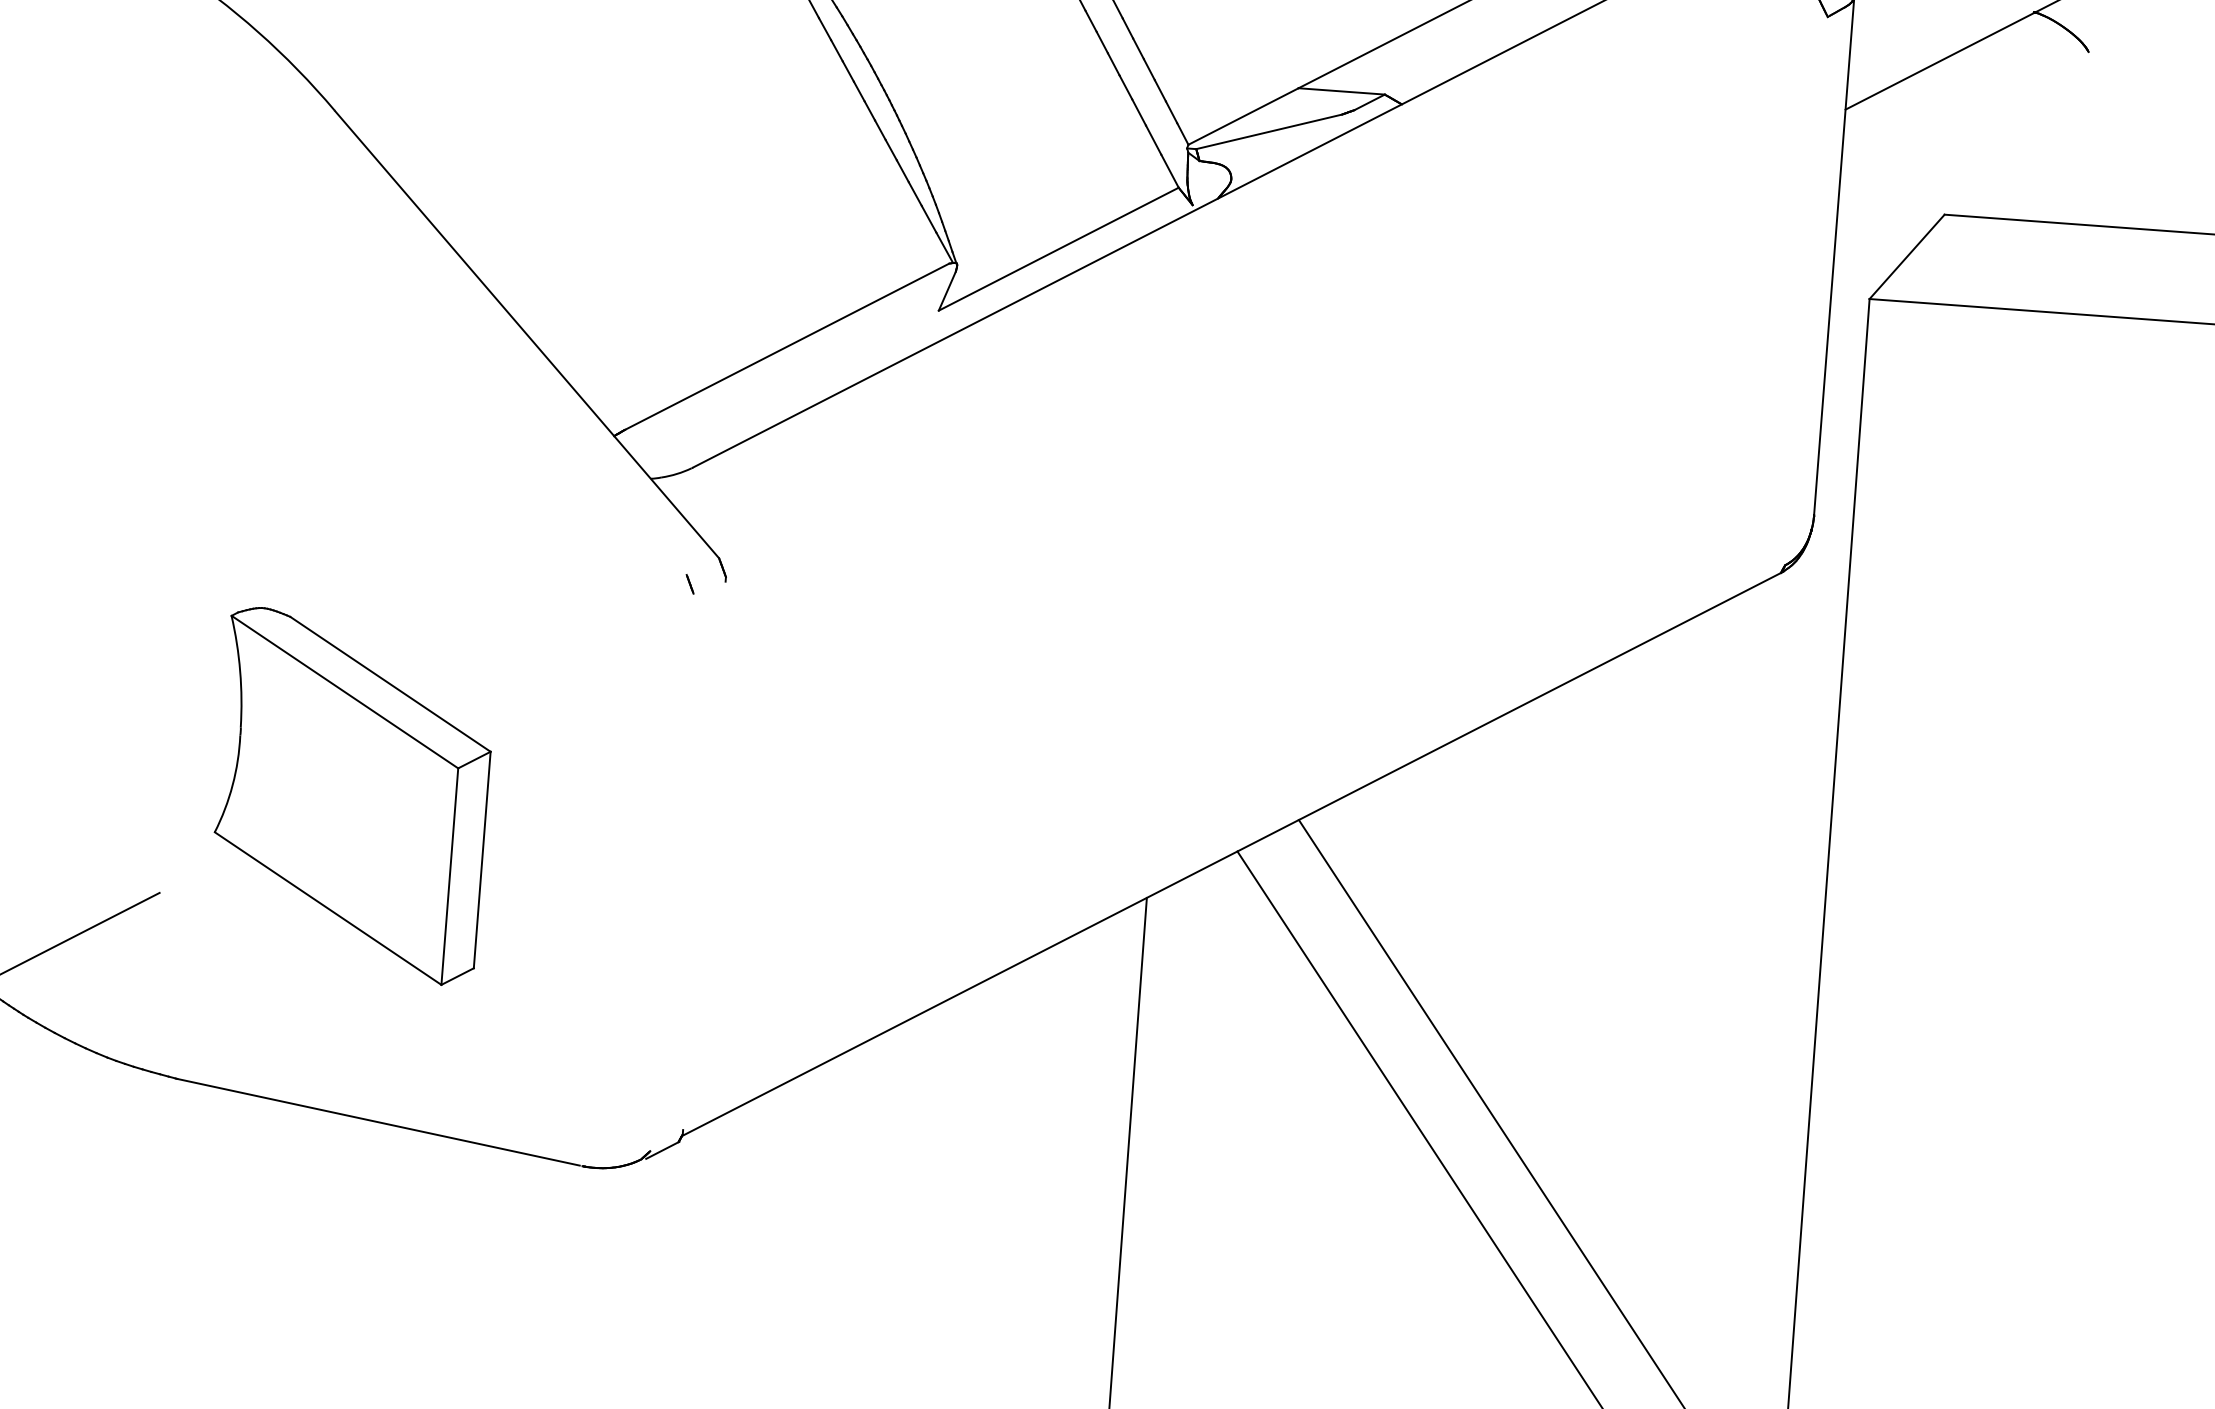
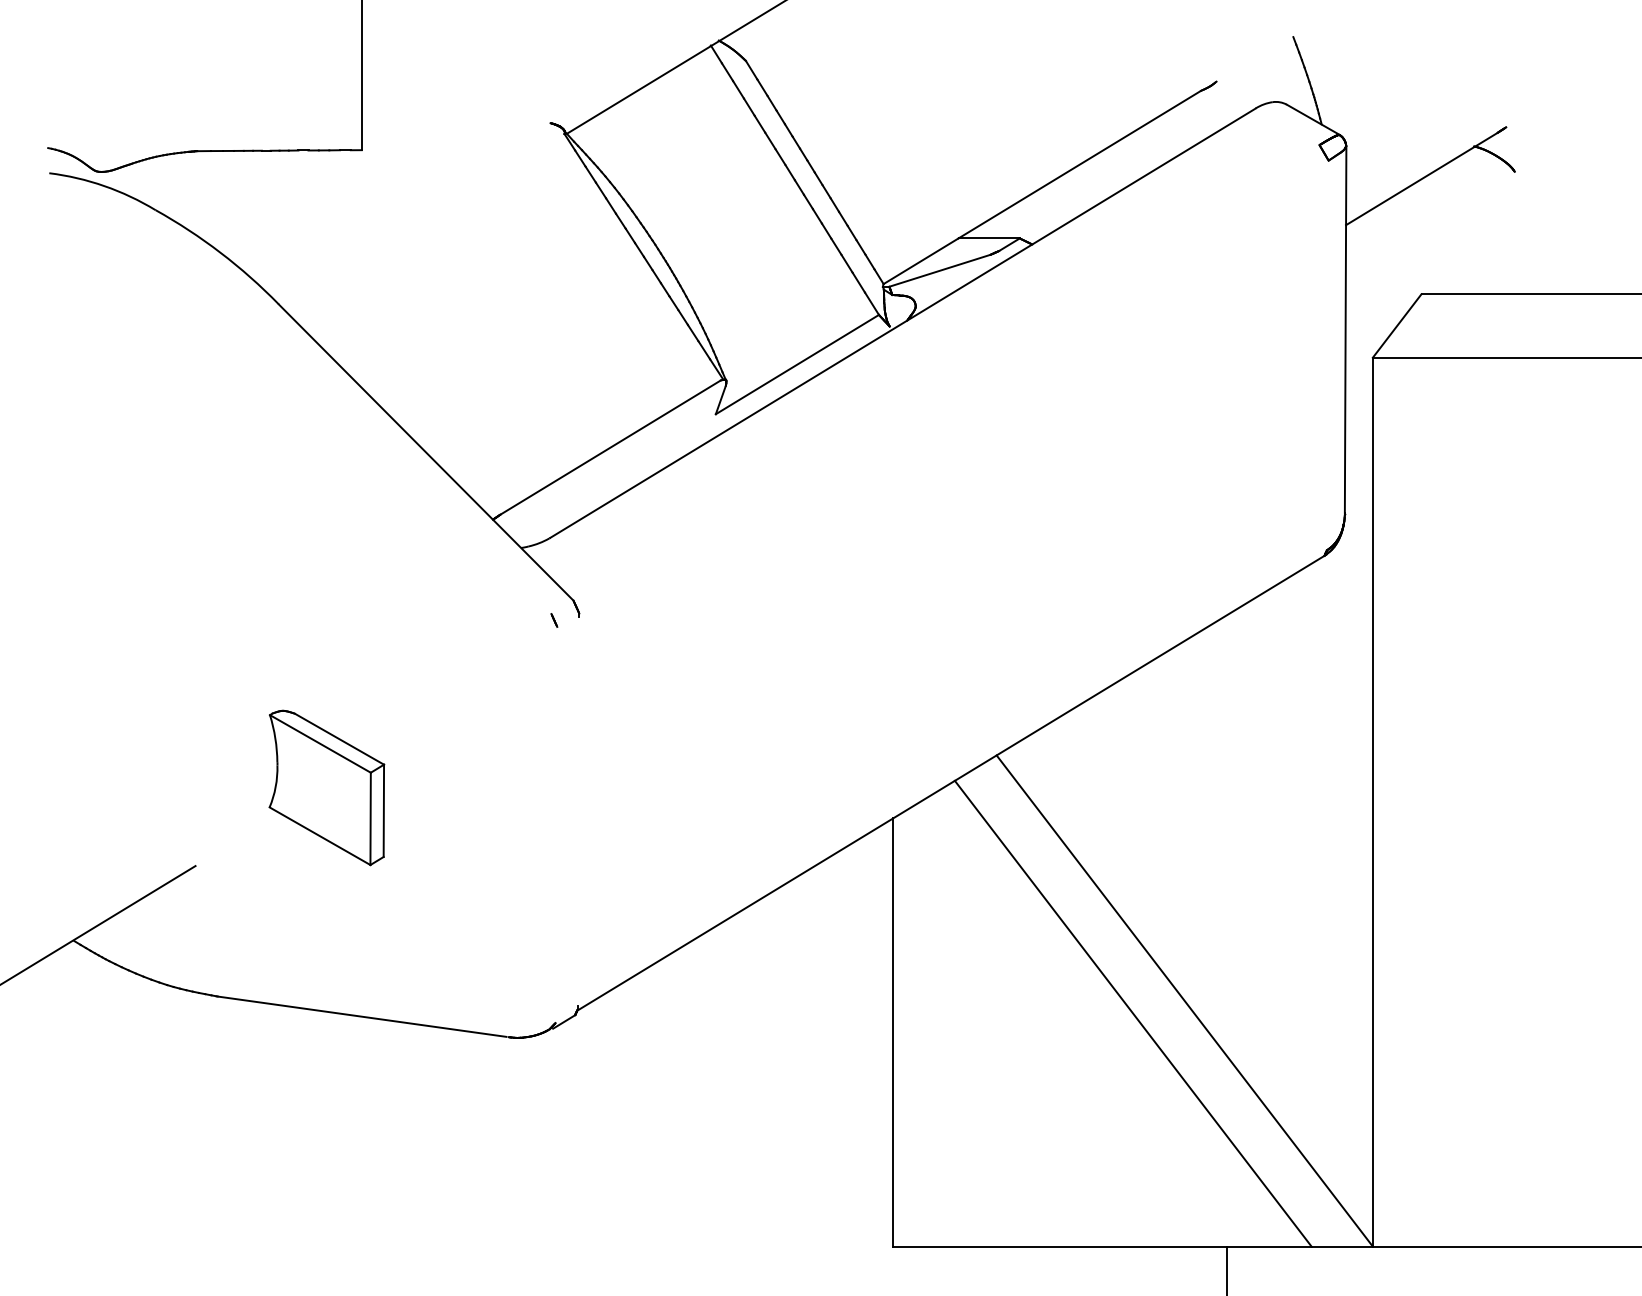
part: (352, 795) -> (326, 787), size x0.6

